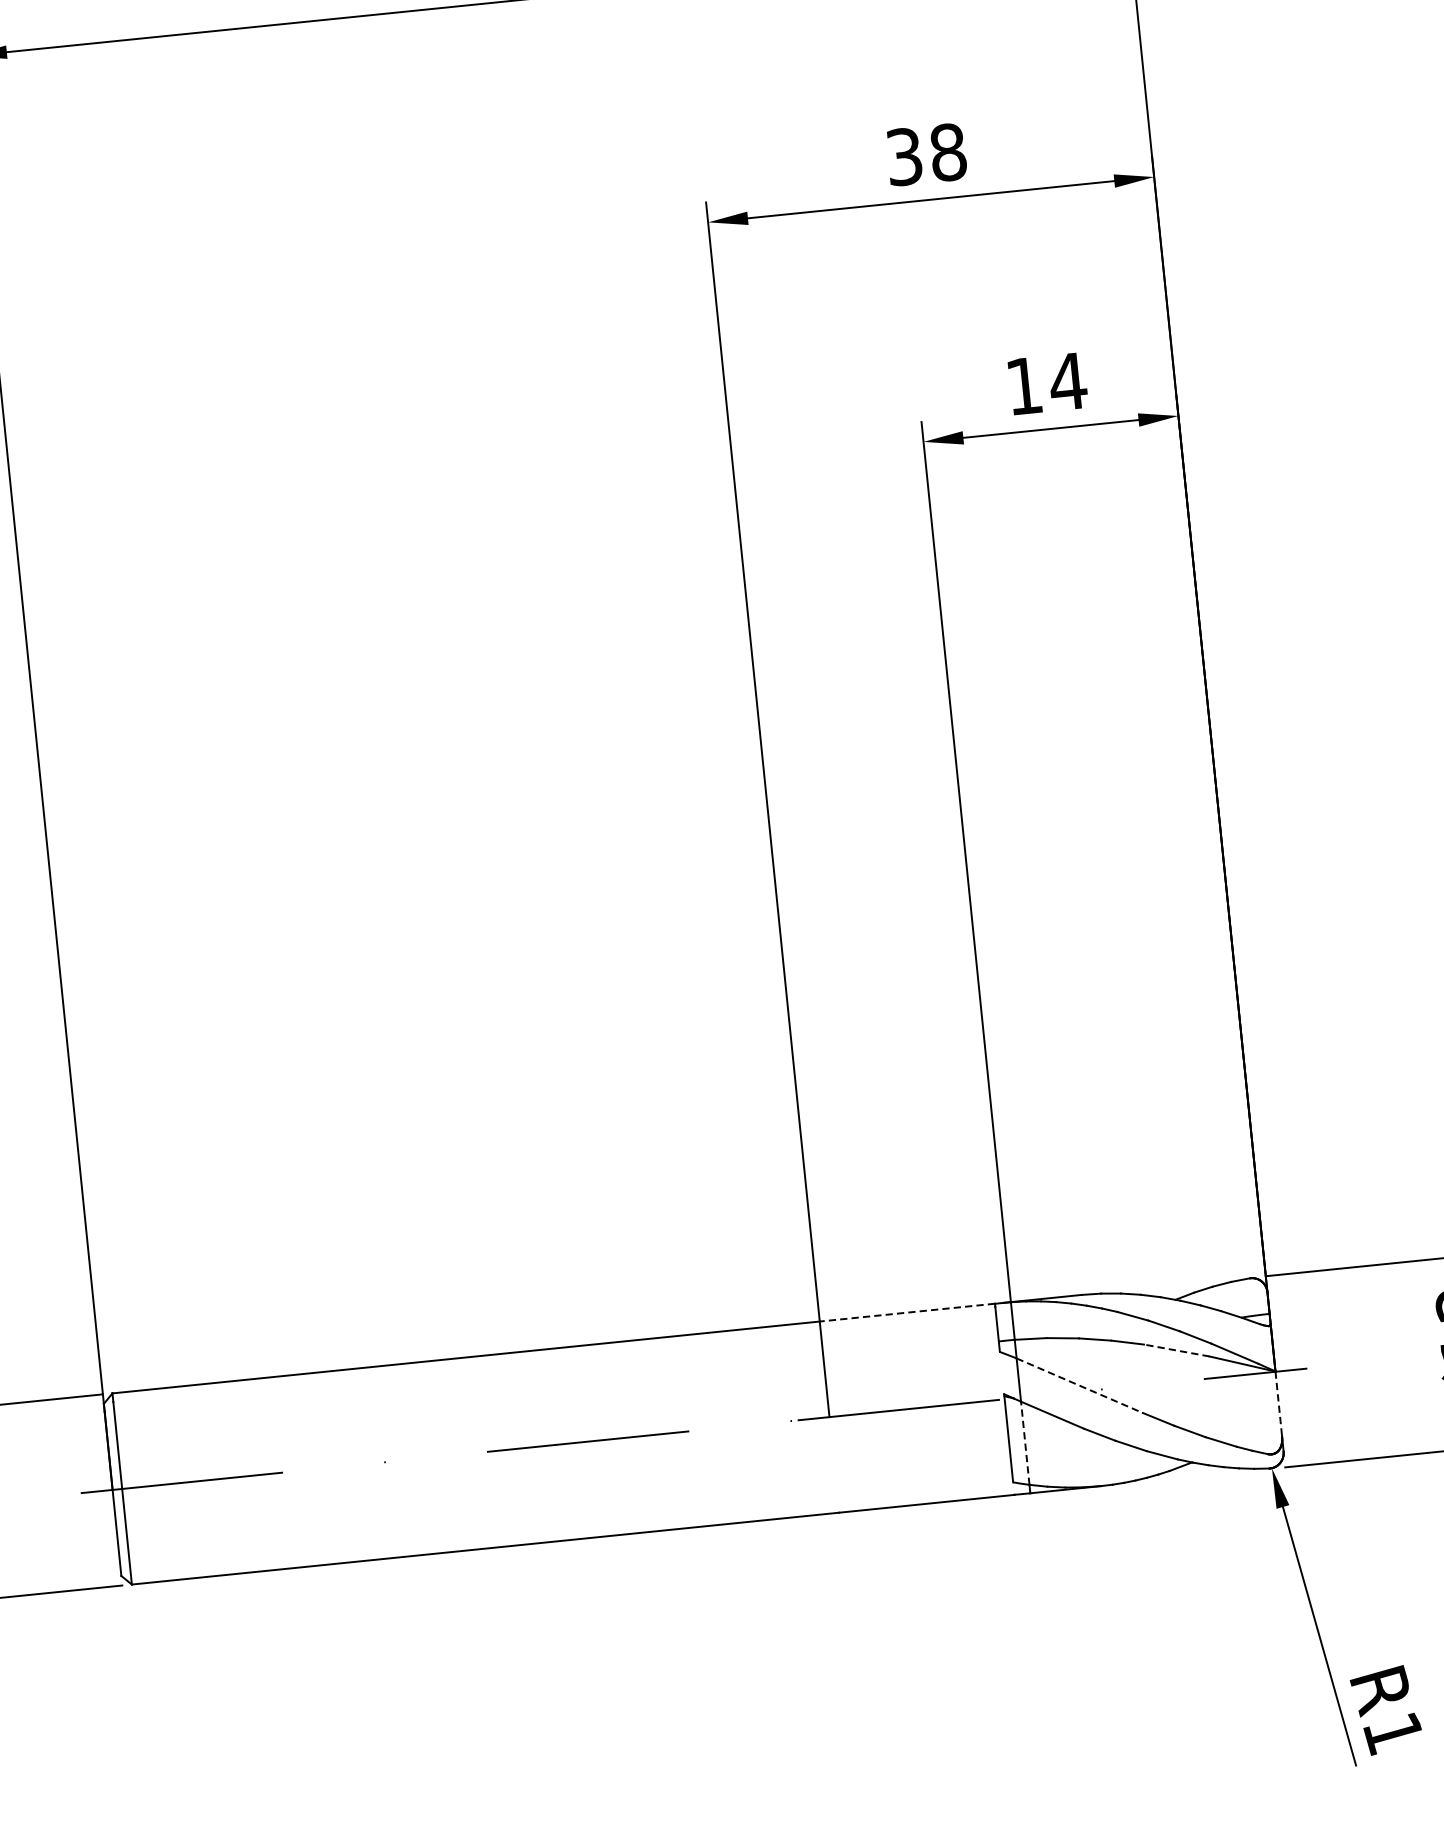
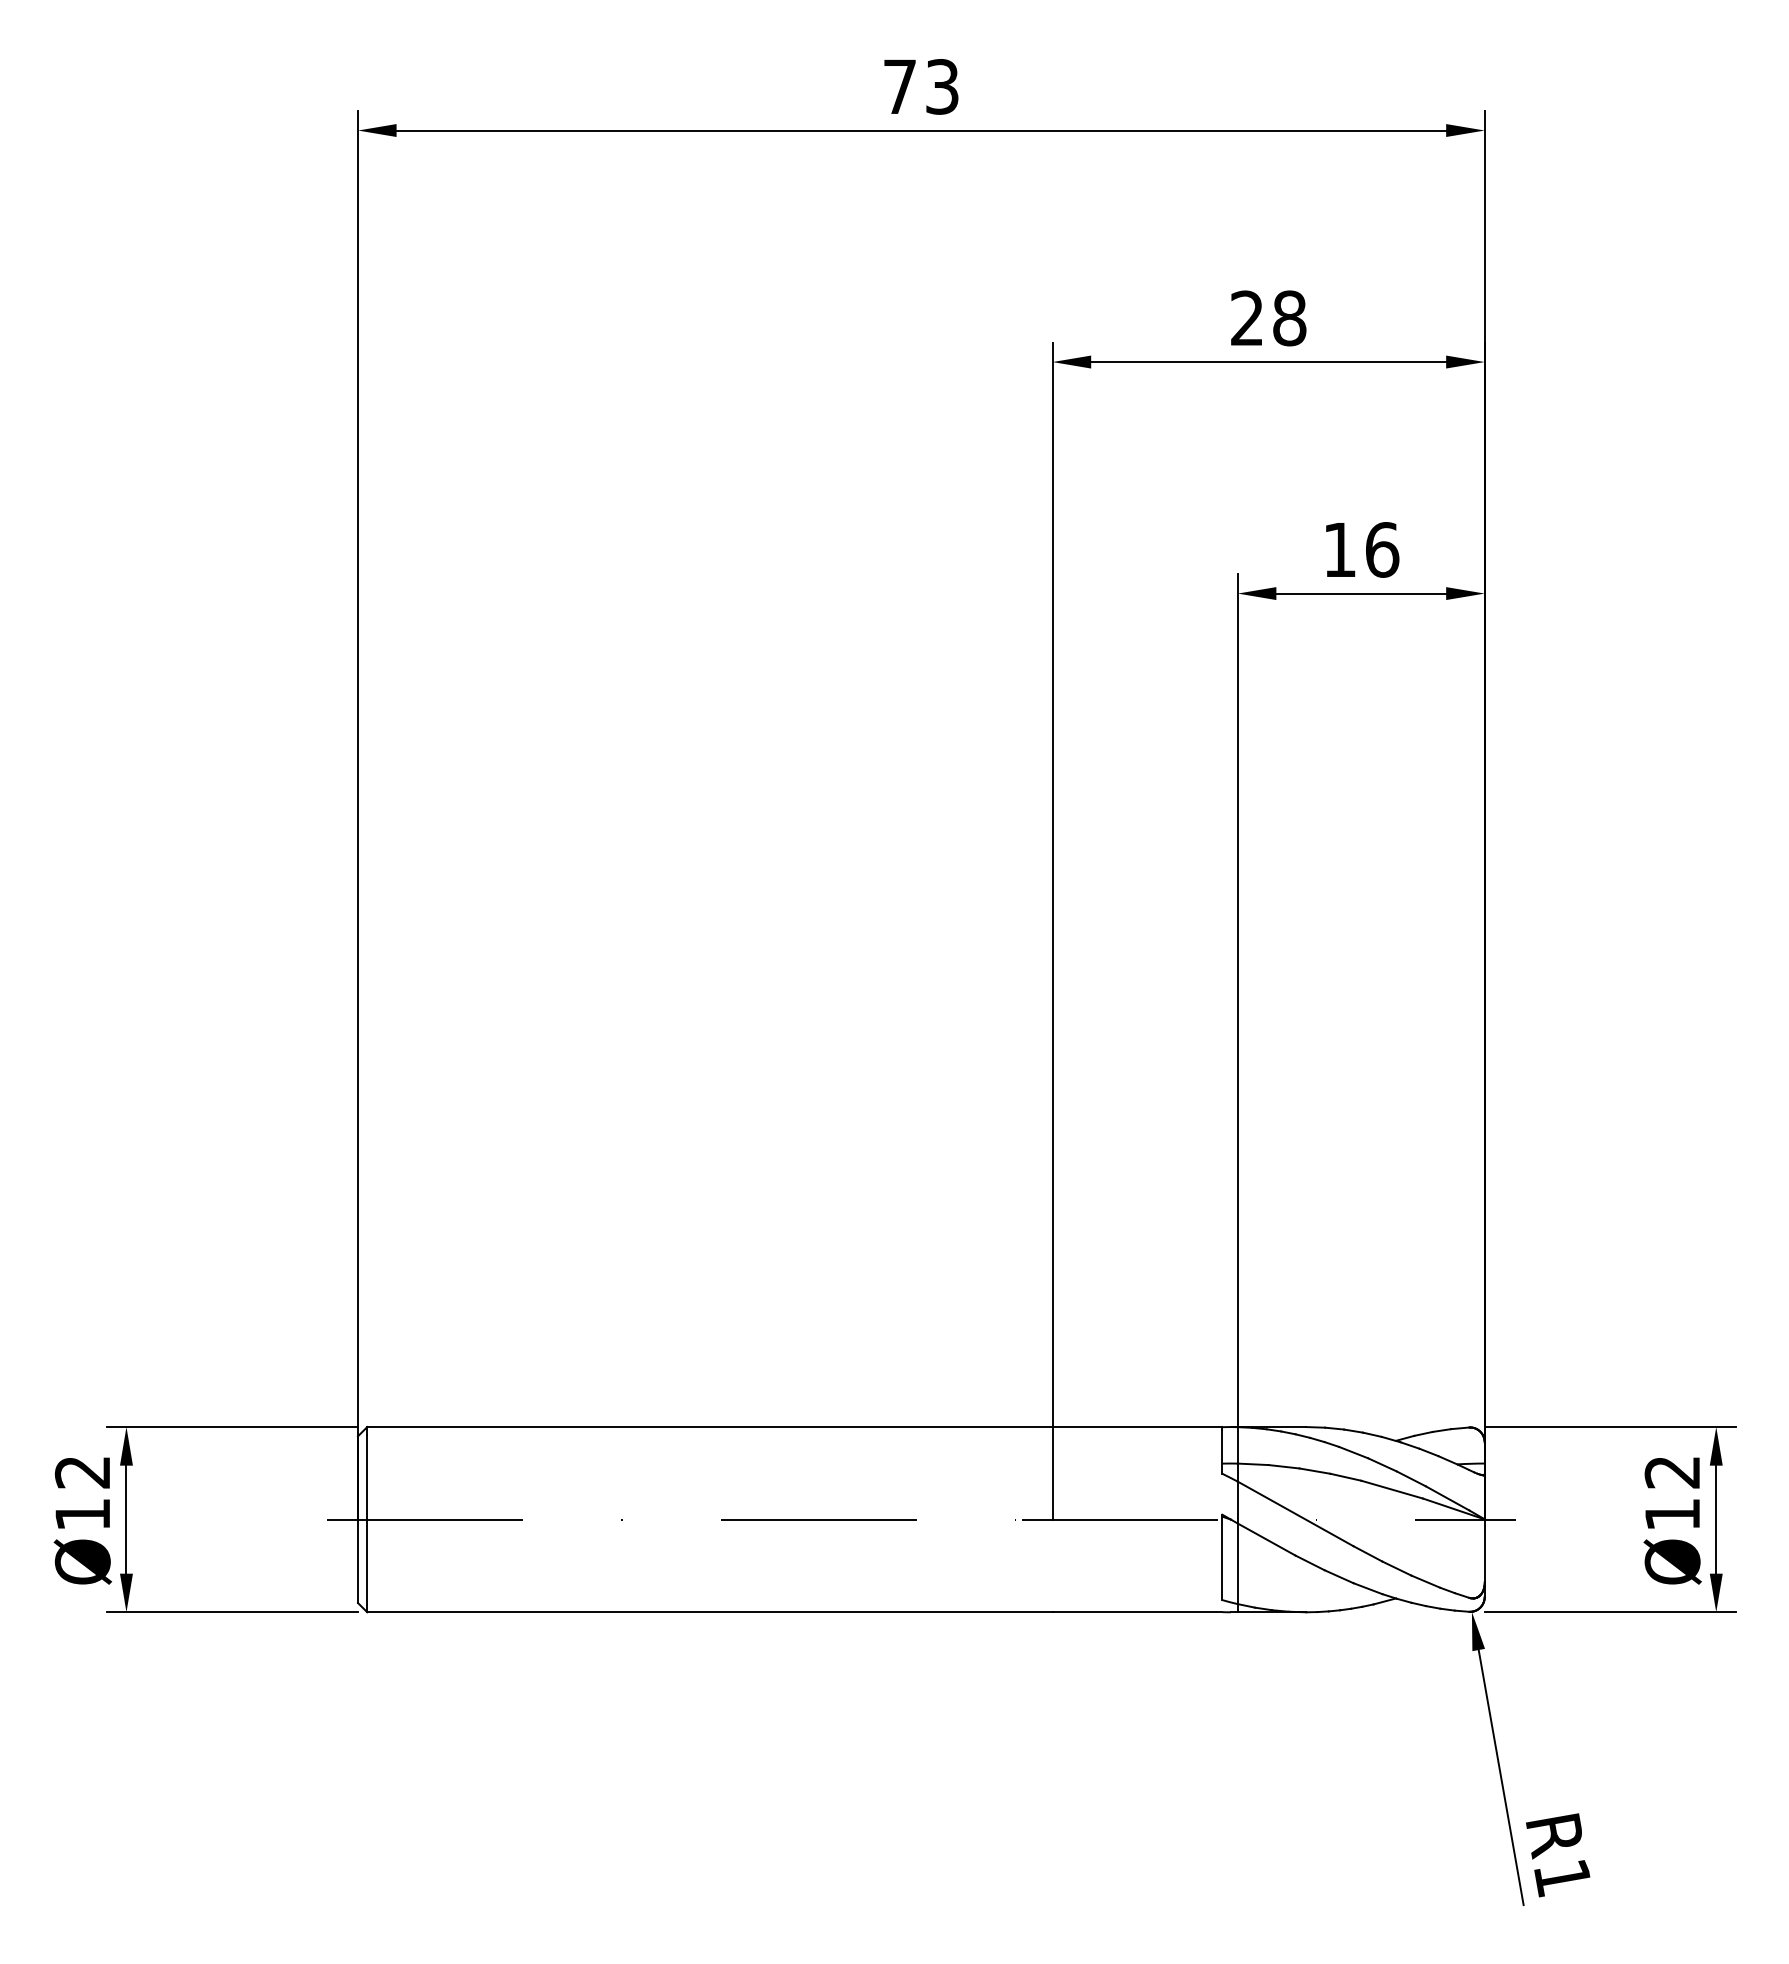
text: (904, 156) -> (1247, 318), 38 -> 28
text: (1067, 381) -> (1381, 549), 14 -> 16
line: (907, 1313) -> (1137, 1427), dashed -> solid
line: (1176, 1350) -> (1391, 1489), dashed -> solid
line: (1080, 1386) -> (1296, 1514), dashed -> solid
line: (1278, 1404) -> (1484, 1551), dashed -> solid
line: (1024, 1442) -> (1237, 1563), dashed -> solid

